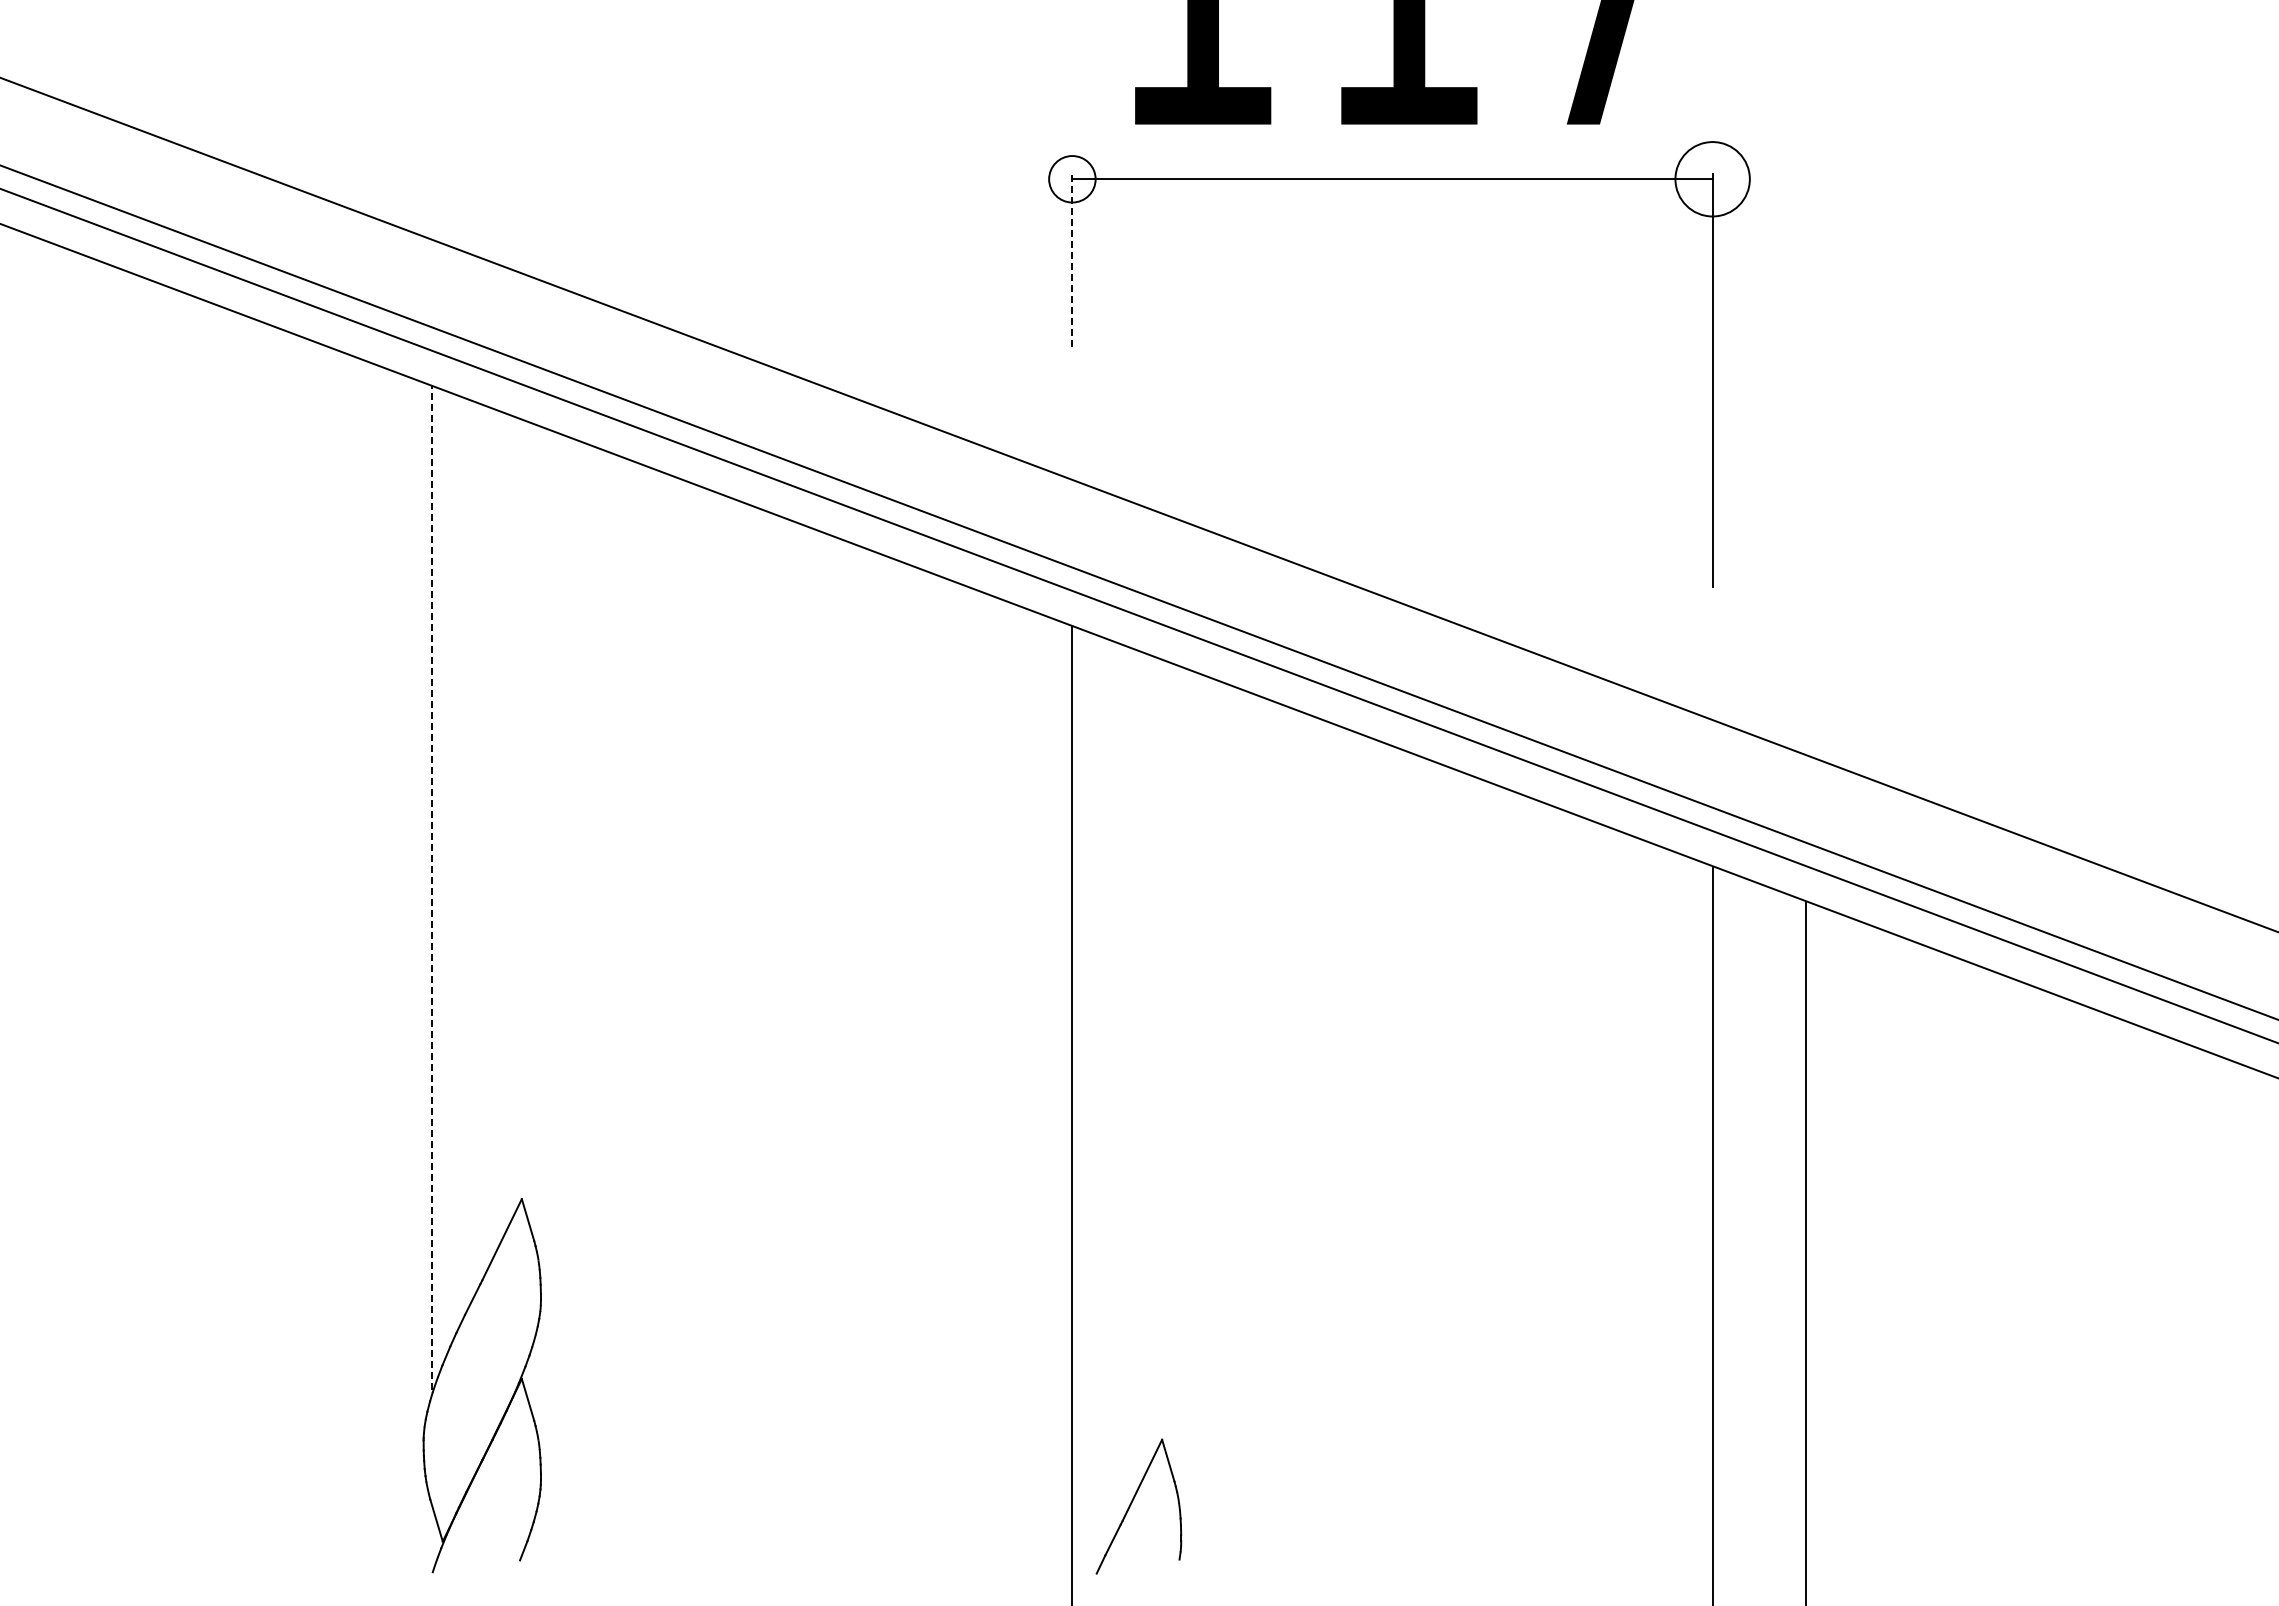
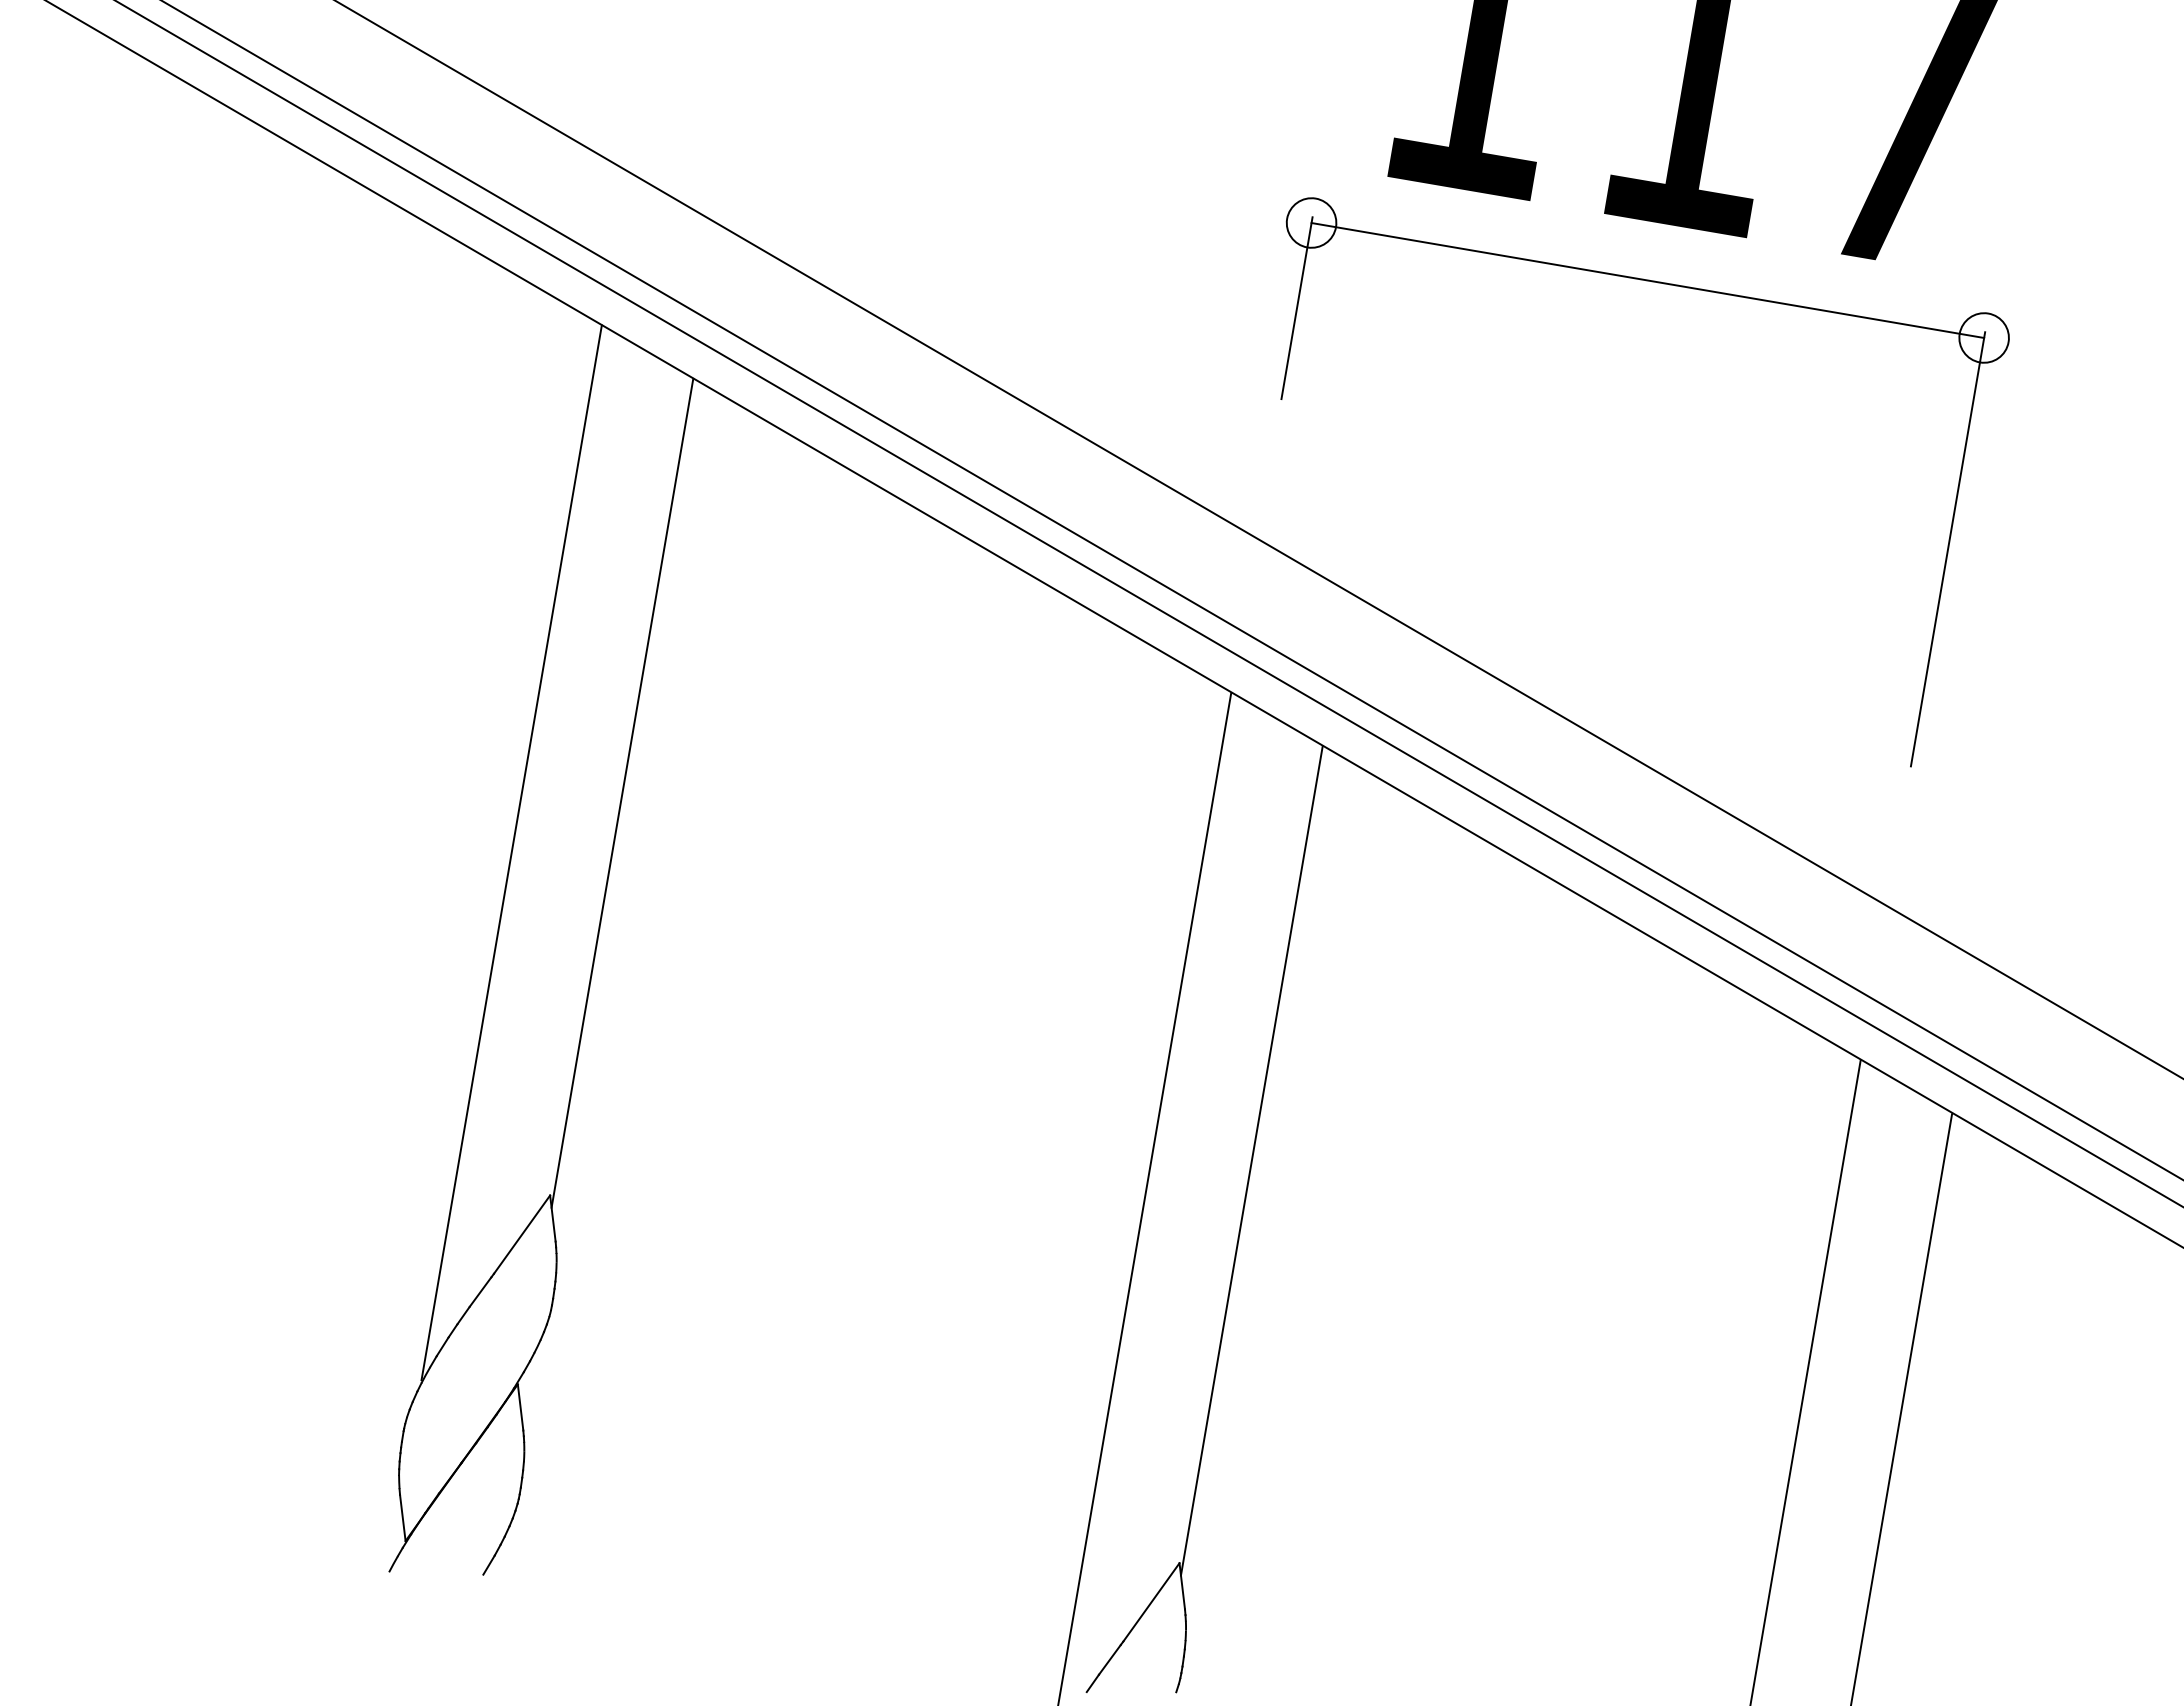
circle: (1712, 179) -> (1983, 338), size x0.62
line: (1072, 260) -> (1297, 308), dashed -> solid
line: (525, 815) -> (622, 793), added
line: (432, 887) -> (512, 852), dashed -> solid
line: (1165, 1055) -> (1252, 1160), added

